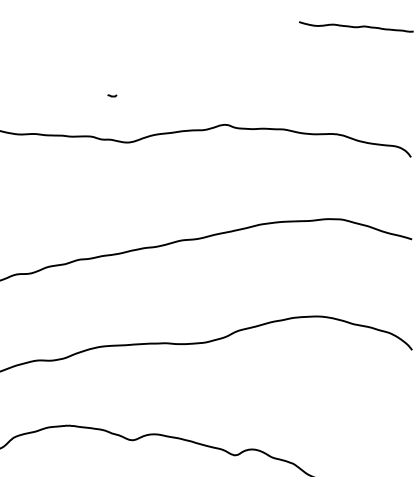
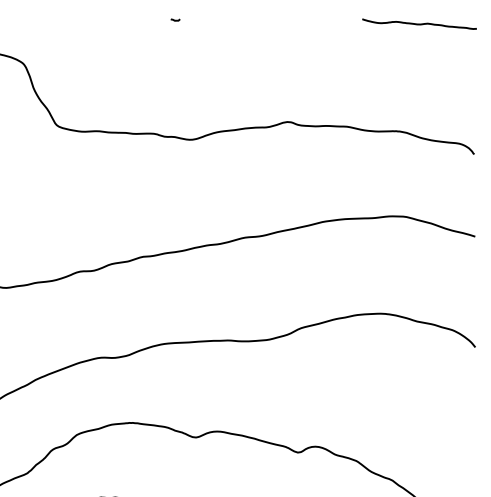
curve: (112, 95) -> (175, 19), moved

